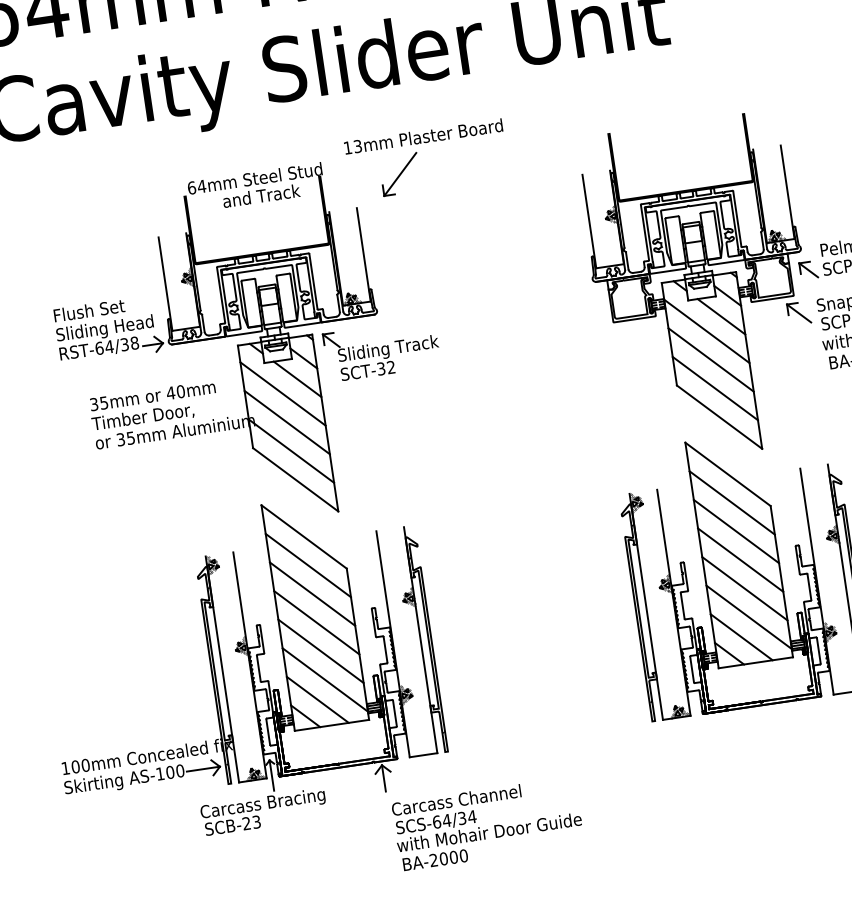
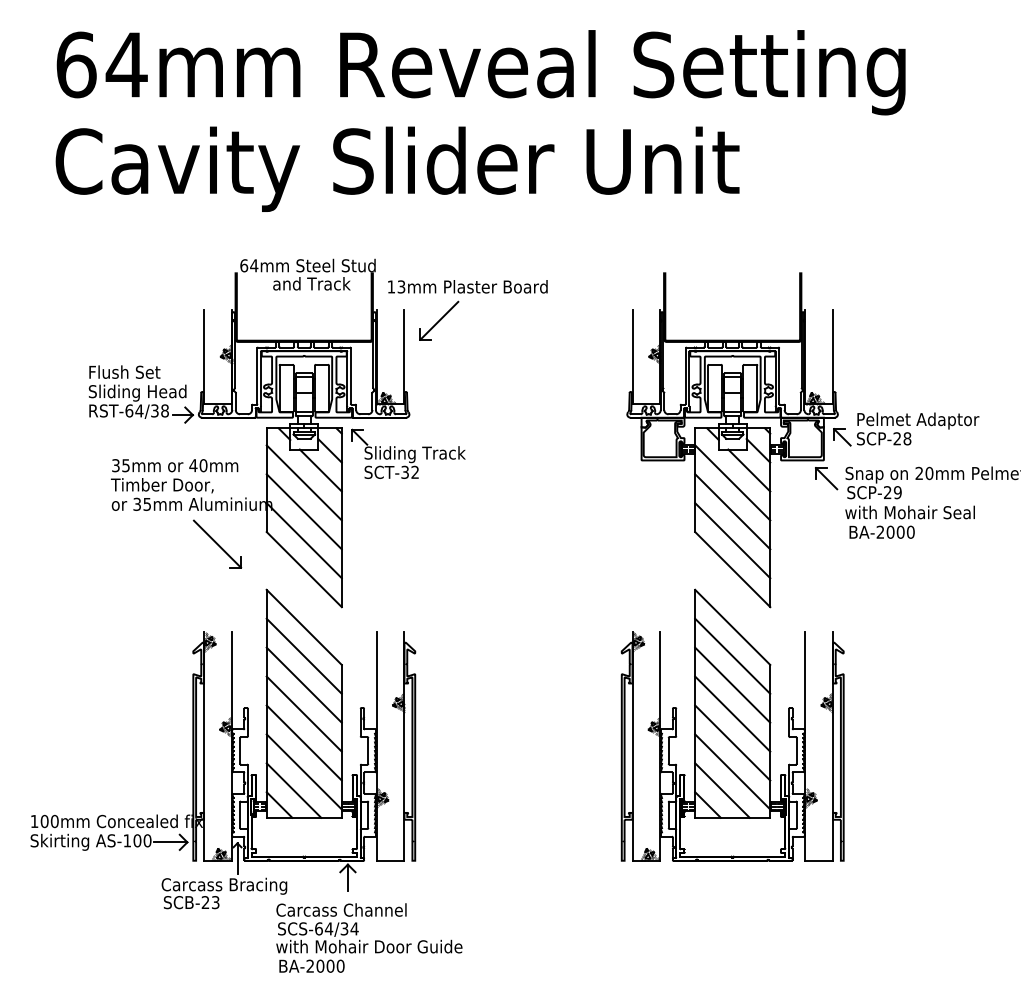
part: (417, 153) -> (459, 302), moved
part: (206, 466) -> (217, 543), added
text: (488, 823) -> (369, 937), moved

